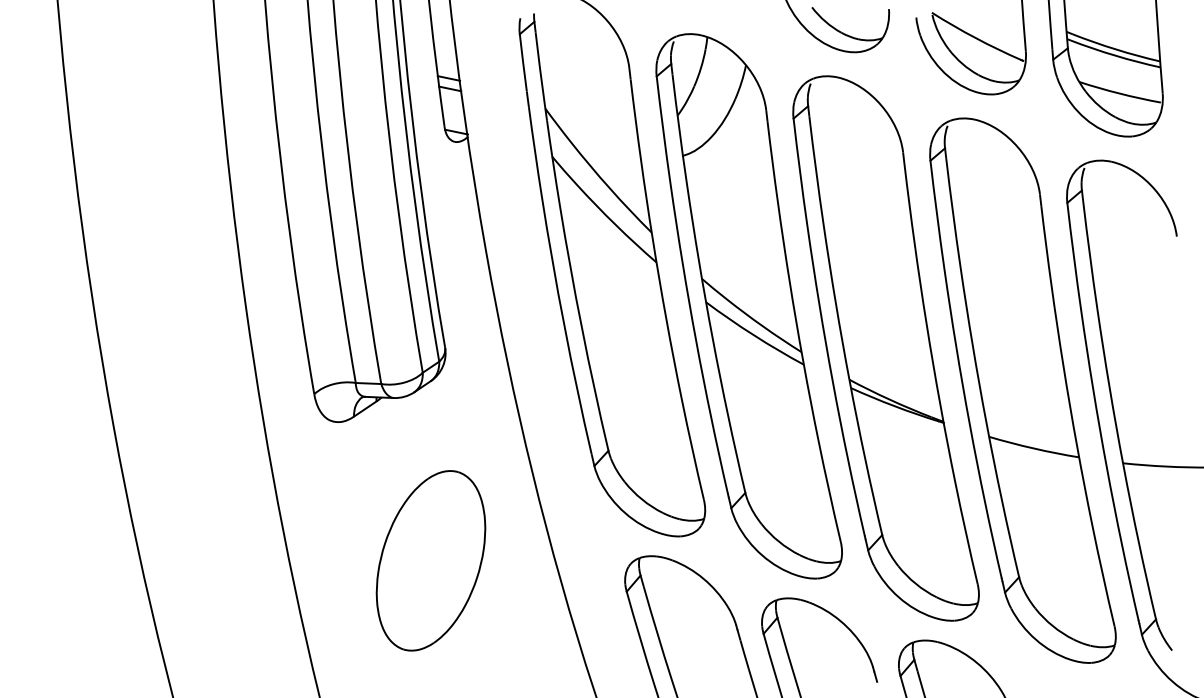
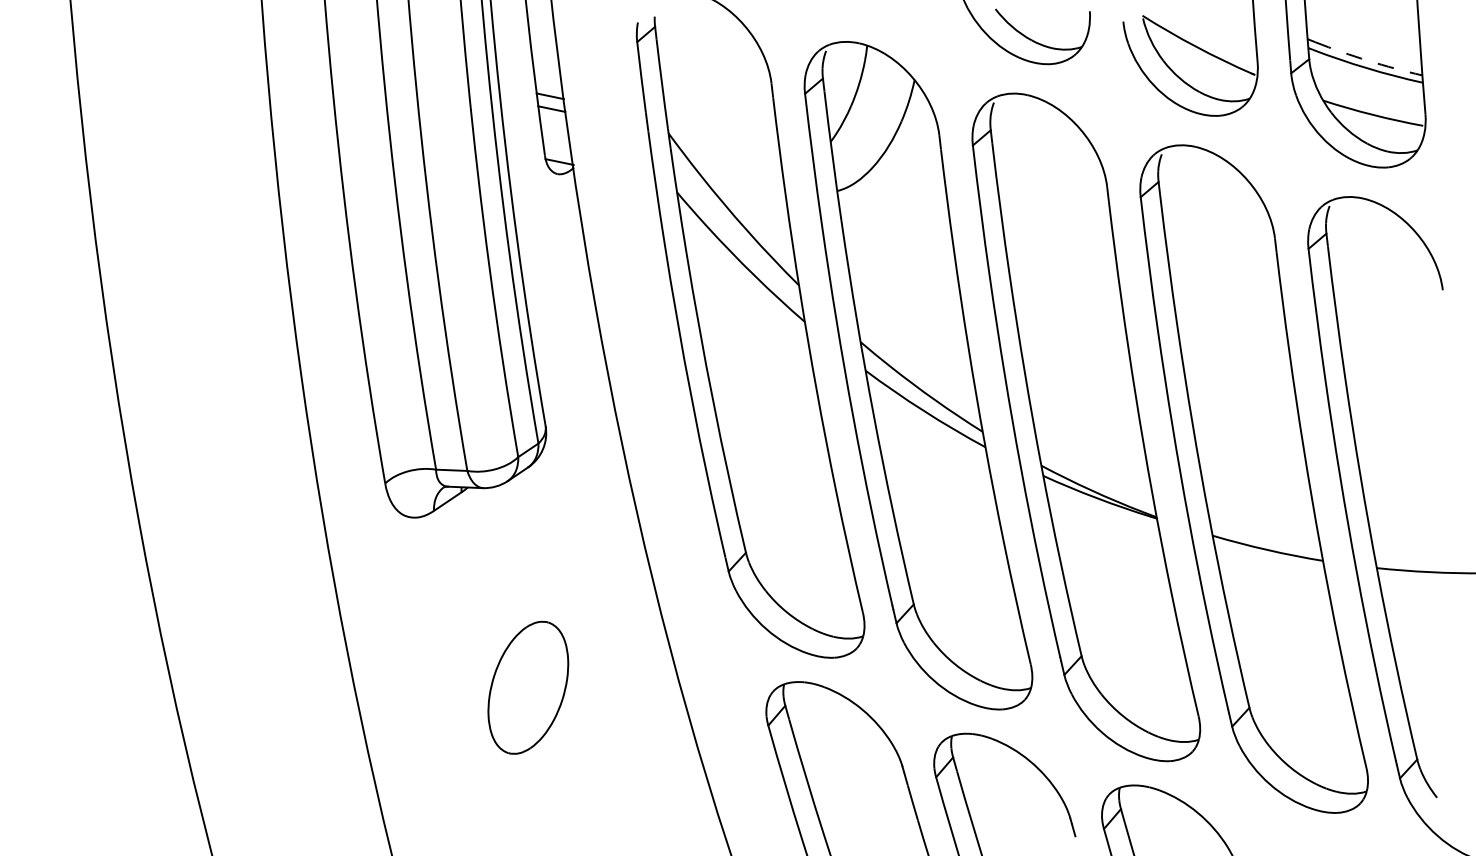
arc: (1115, 49) -> (1367, 60), solid -> dashed
part: (430, 560) -> (527, 687), size x0.6

